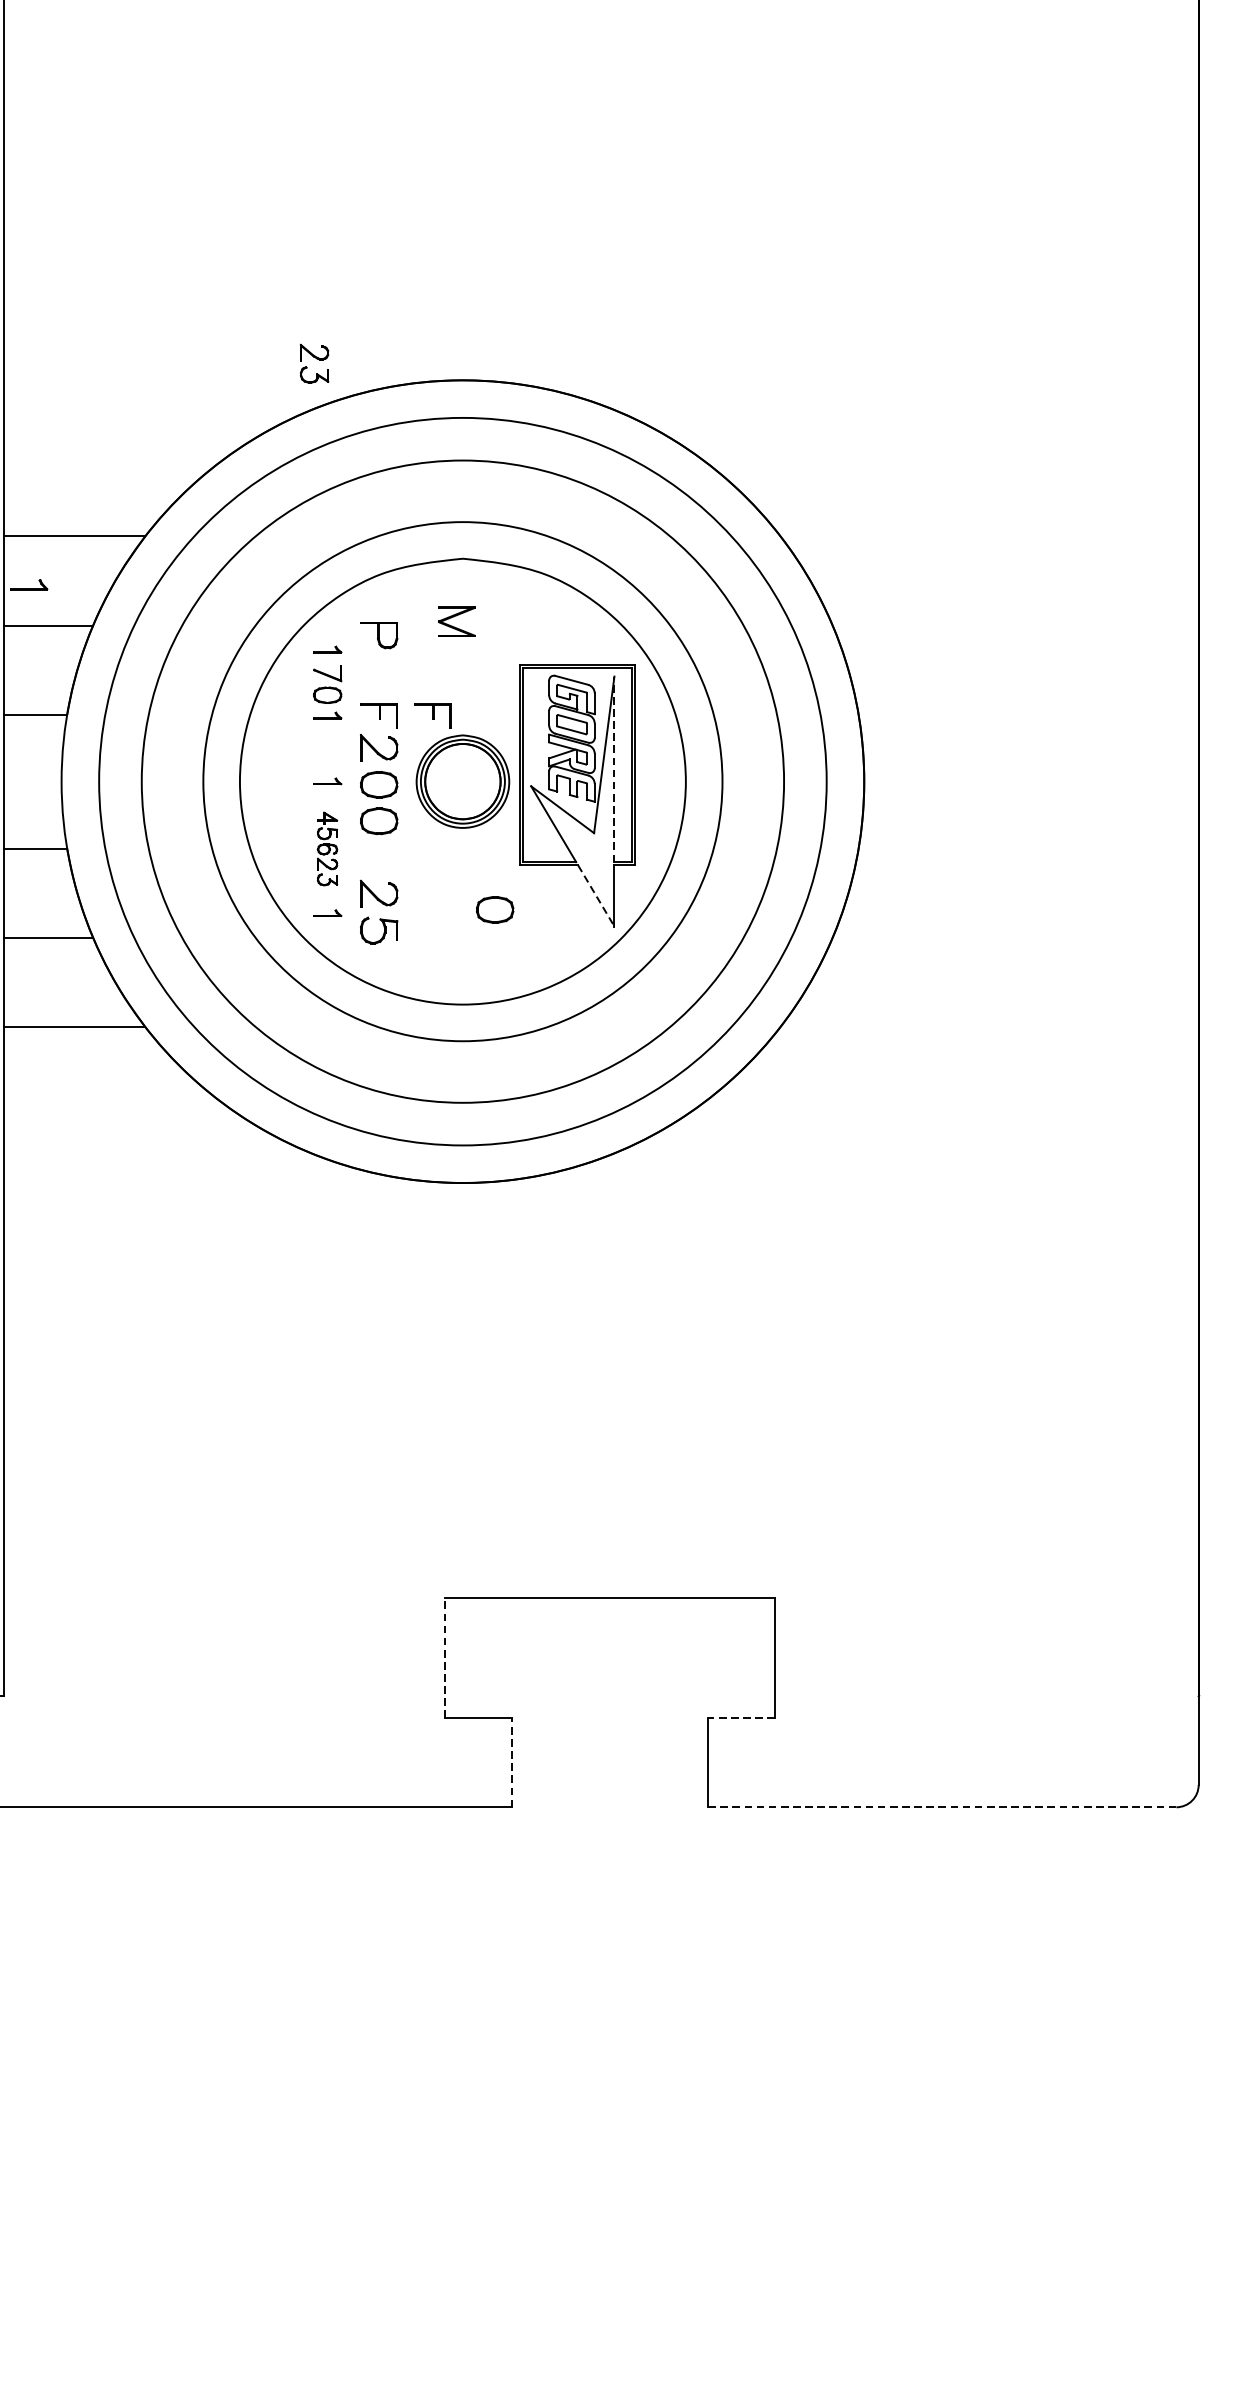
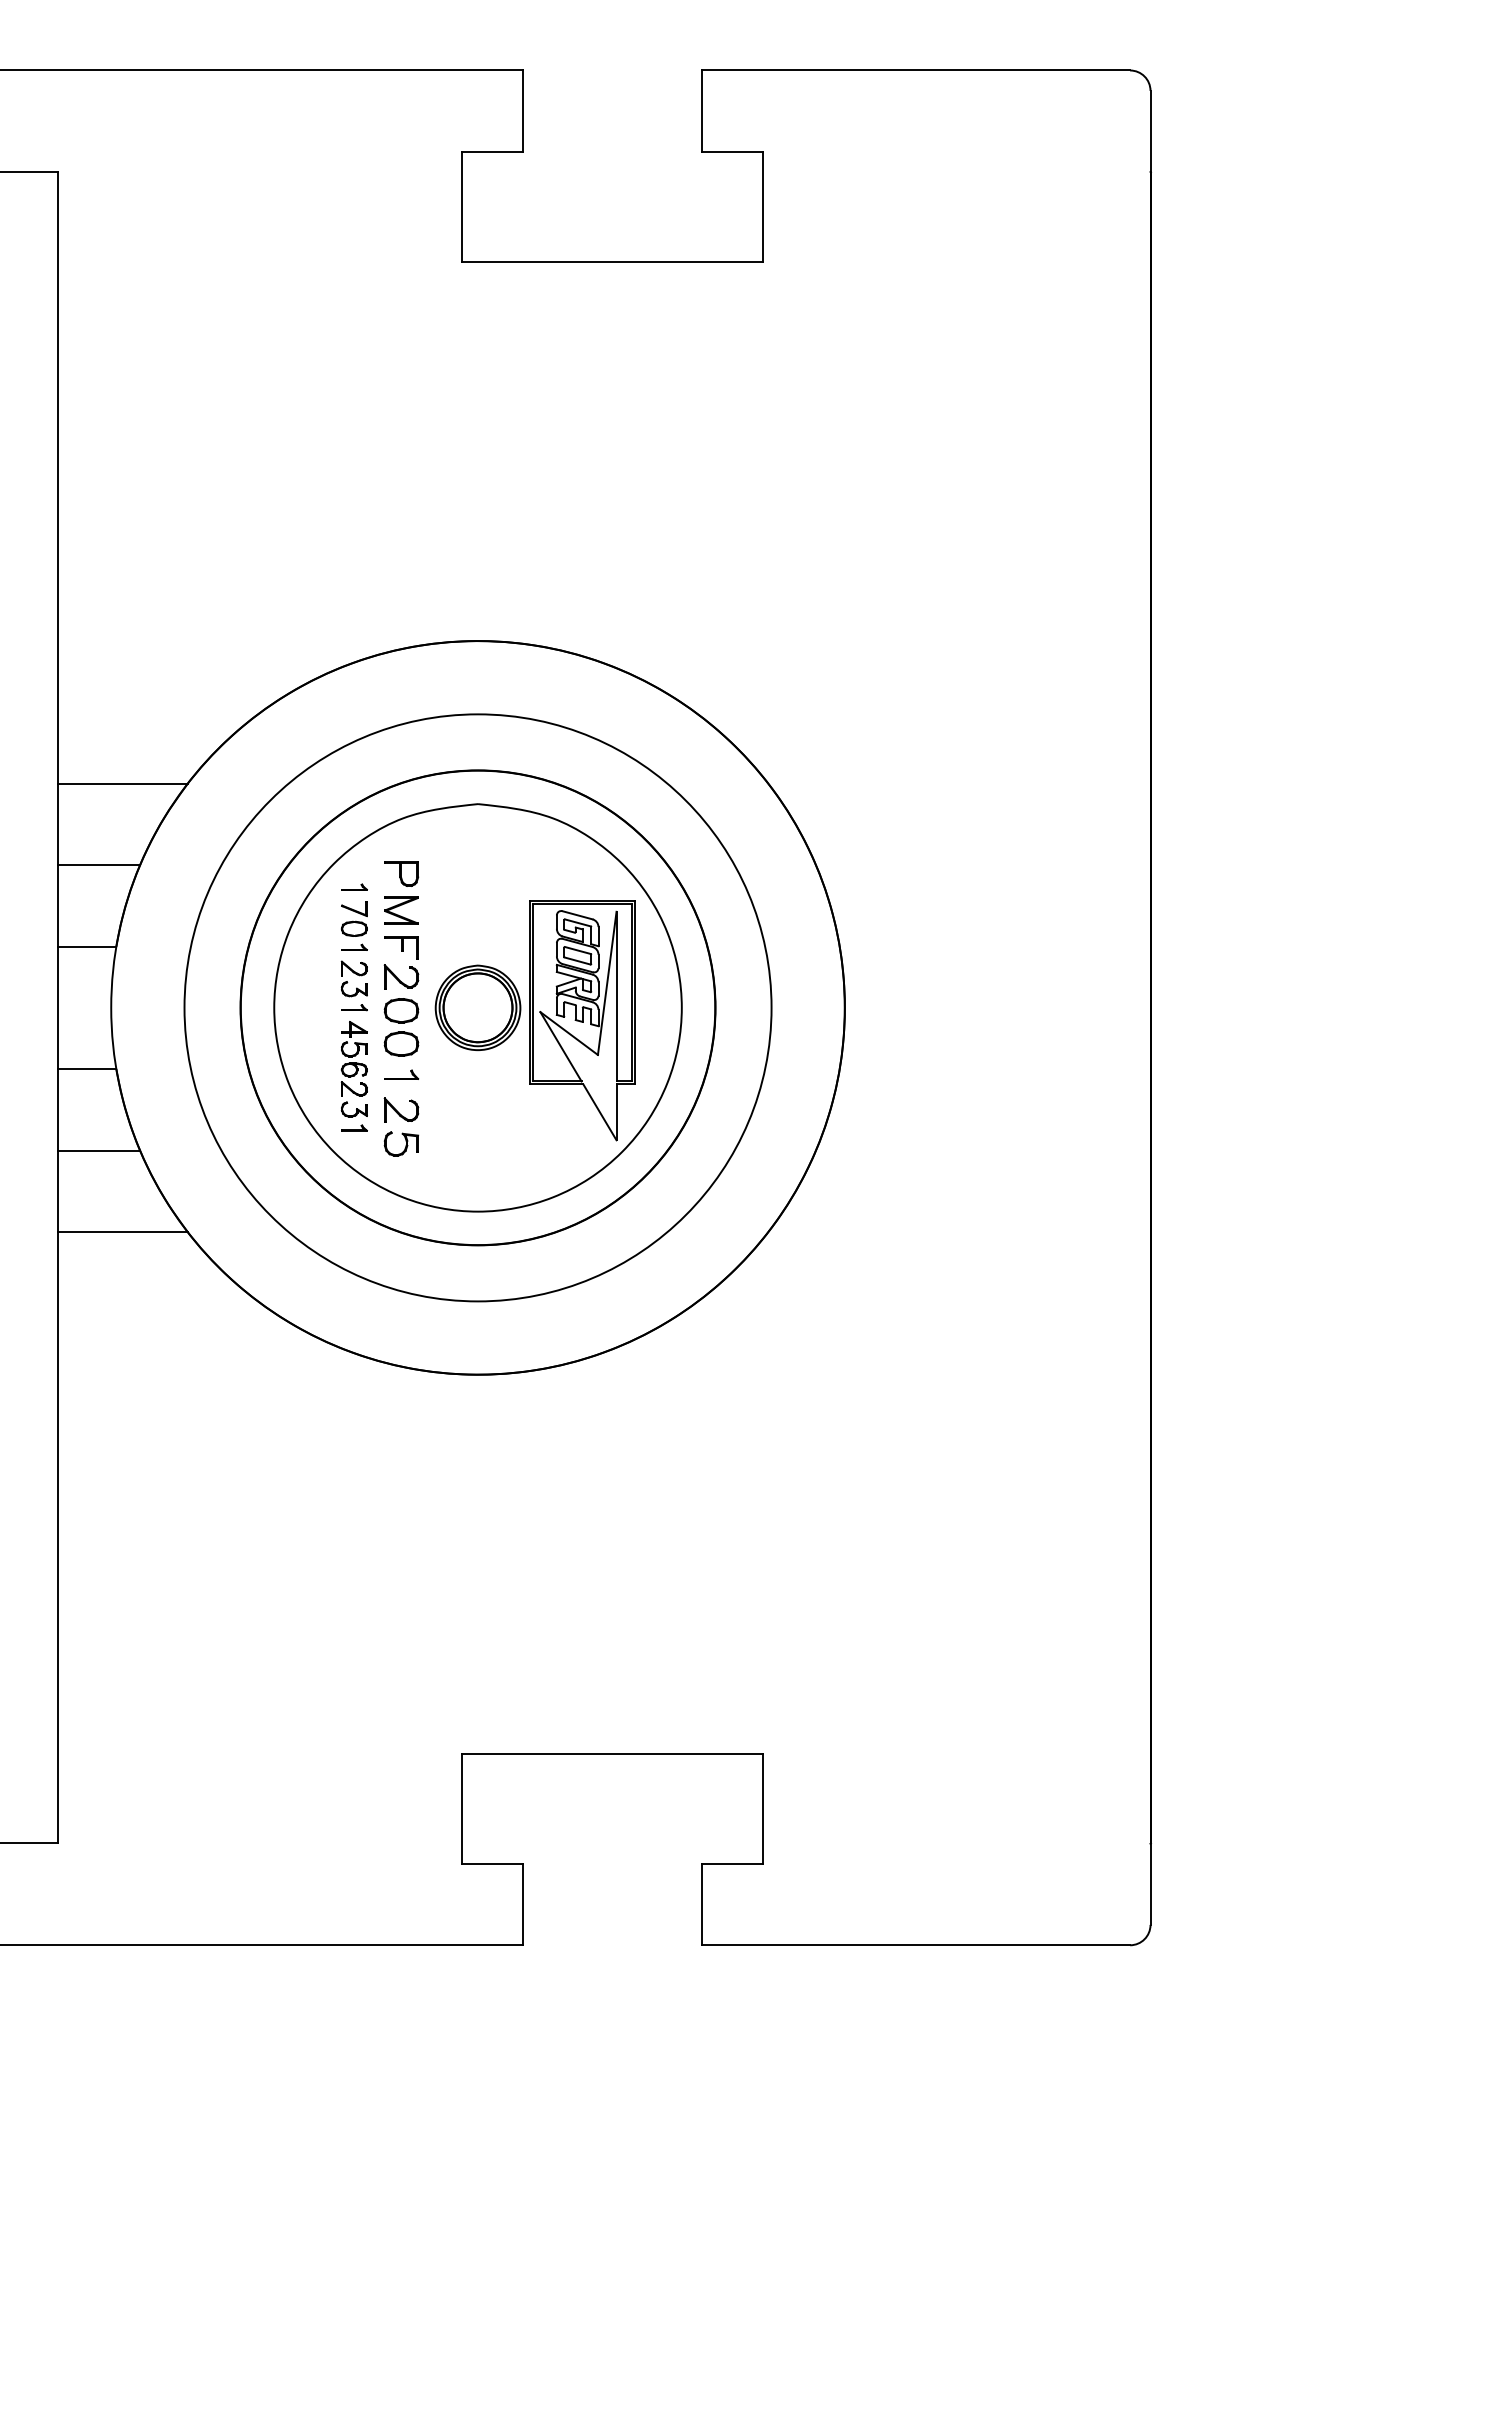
part: (313, 363) -> (353, 978), moved
part: (29, 584) -> (401, 1074), moved
part: (456, 621) -> (401, 910), moved
part: (432, 715) -> (450, 947), removed
line: (614, 769) -> (616, 996), dashed -> solid
circle: (462, 781) -> (477, 1007), size x0.71
part: (326, 849) -> (353, 1069), size x1.43
line: (596, 896) -> (600, 1112), dashed -> solid
part: (495, 909) -> (507, 1124), removed
line: (444, 1657) -> (461, 1808), dashed -> solid
line: (741, 1717) -> (732, 1863), dashed -> solid
line: (511, 1762) -> (522, 1904), dashed -> solid
line: (942, 1807) -> (916, 1945), dashed -> solid

